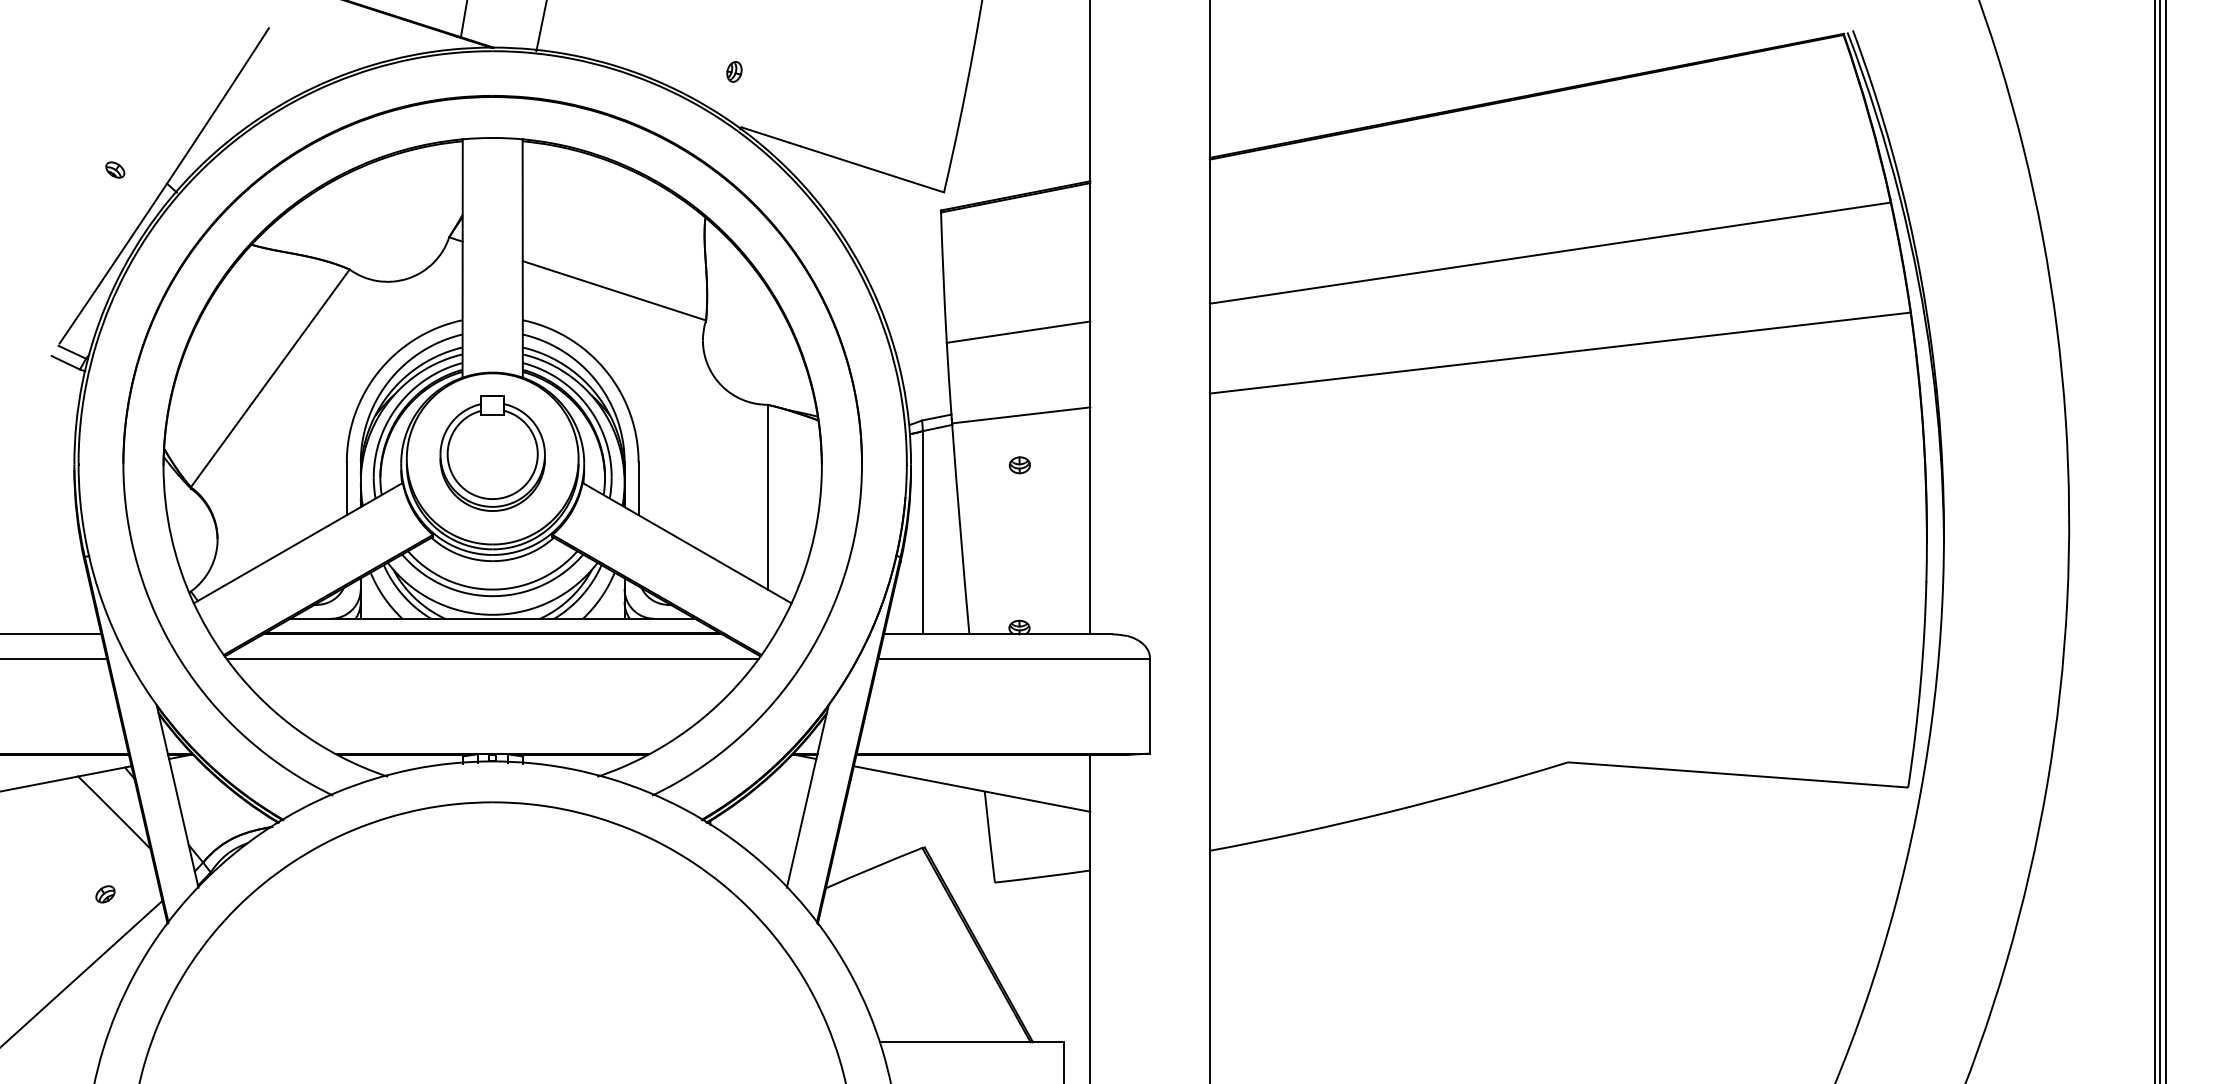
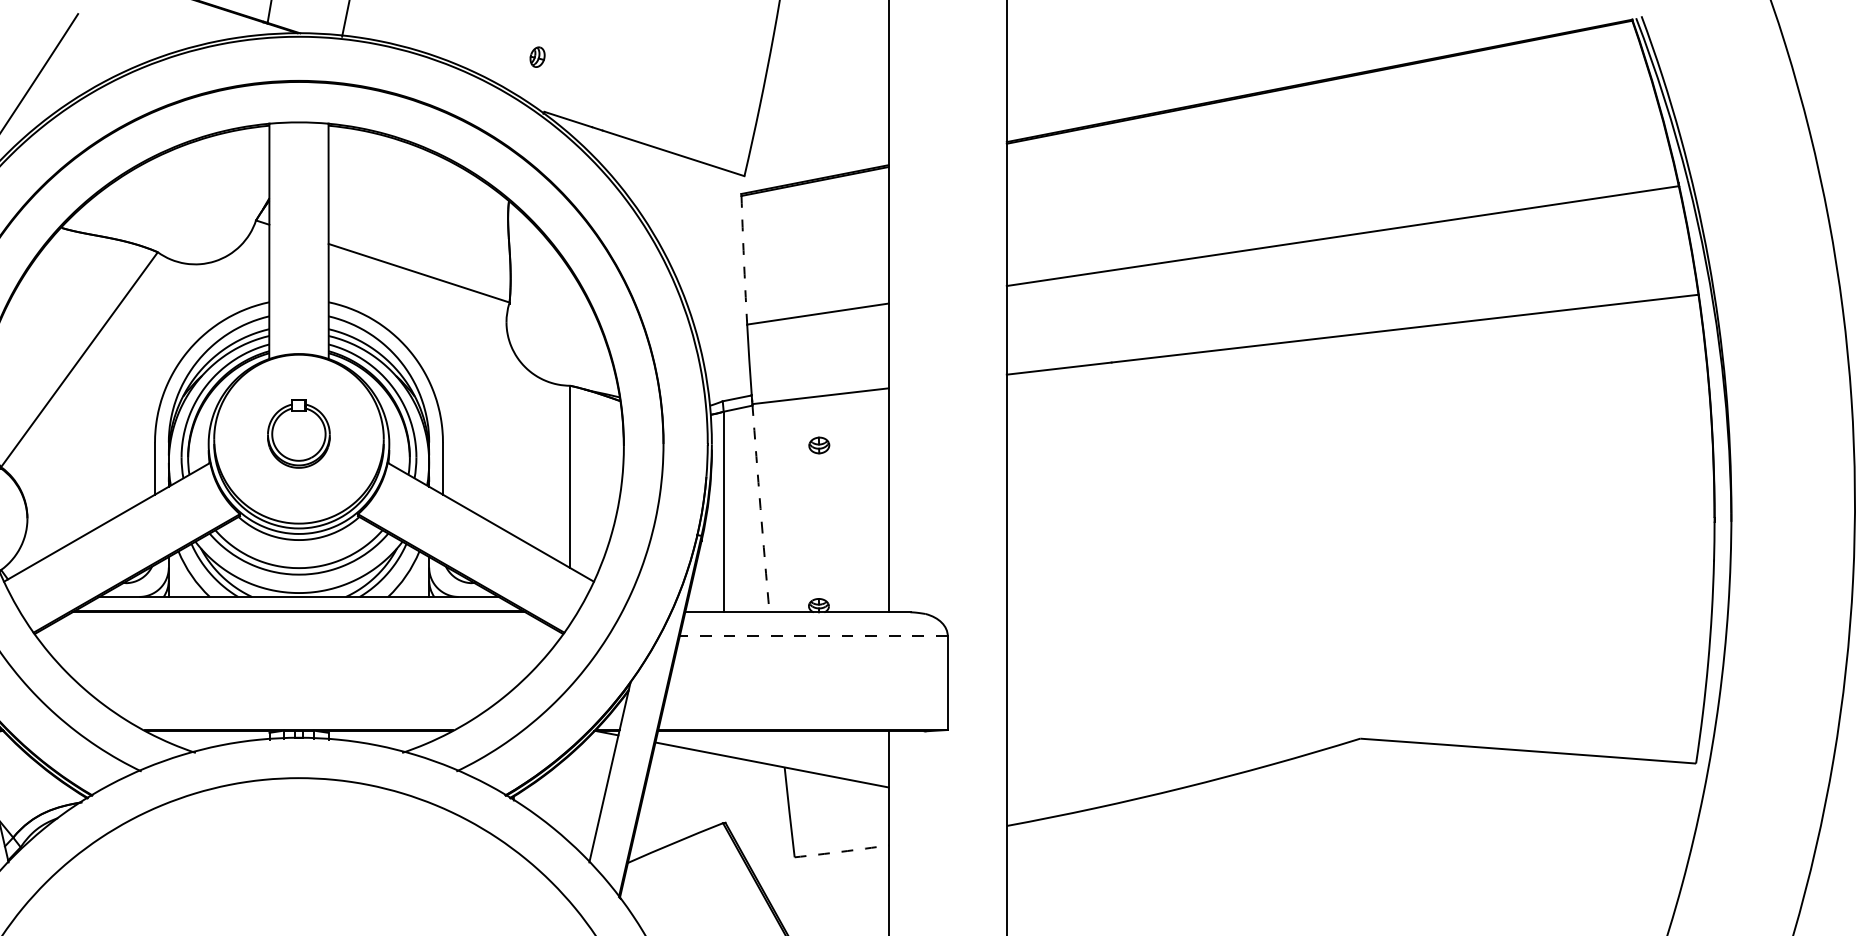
arc: (943, 275) -> (743, 258), solid -> dashed
part: (492, 453) -> (298, 433), size x0.6
arc: (960, 529) -> (760, 508), solid -> dashed
line: (492, 658) -> (298, 636), removed
line: (1014, 658) -> (814, 636), solid -> dashed
arc: (1042, 876) -> (841, 851), solid -> dashed

